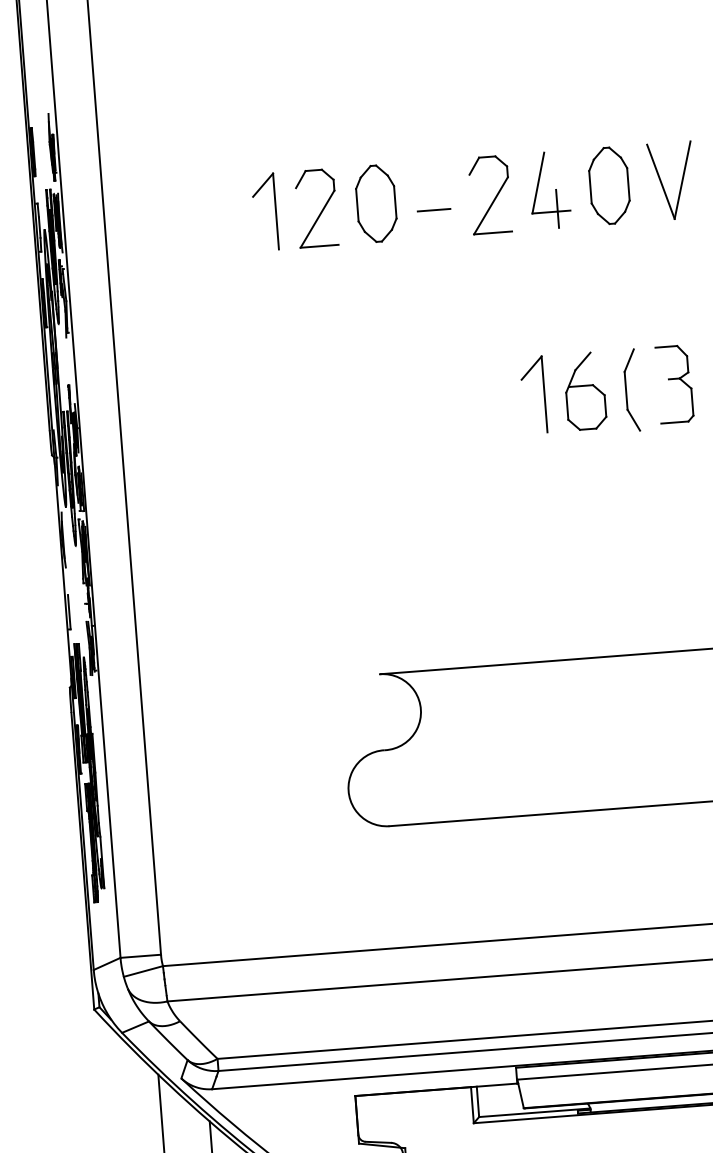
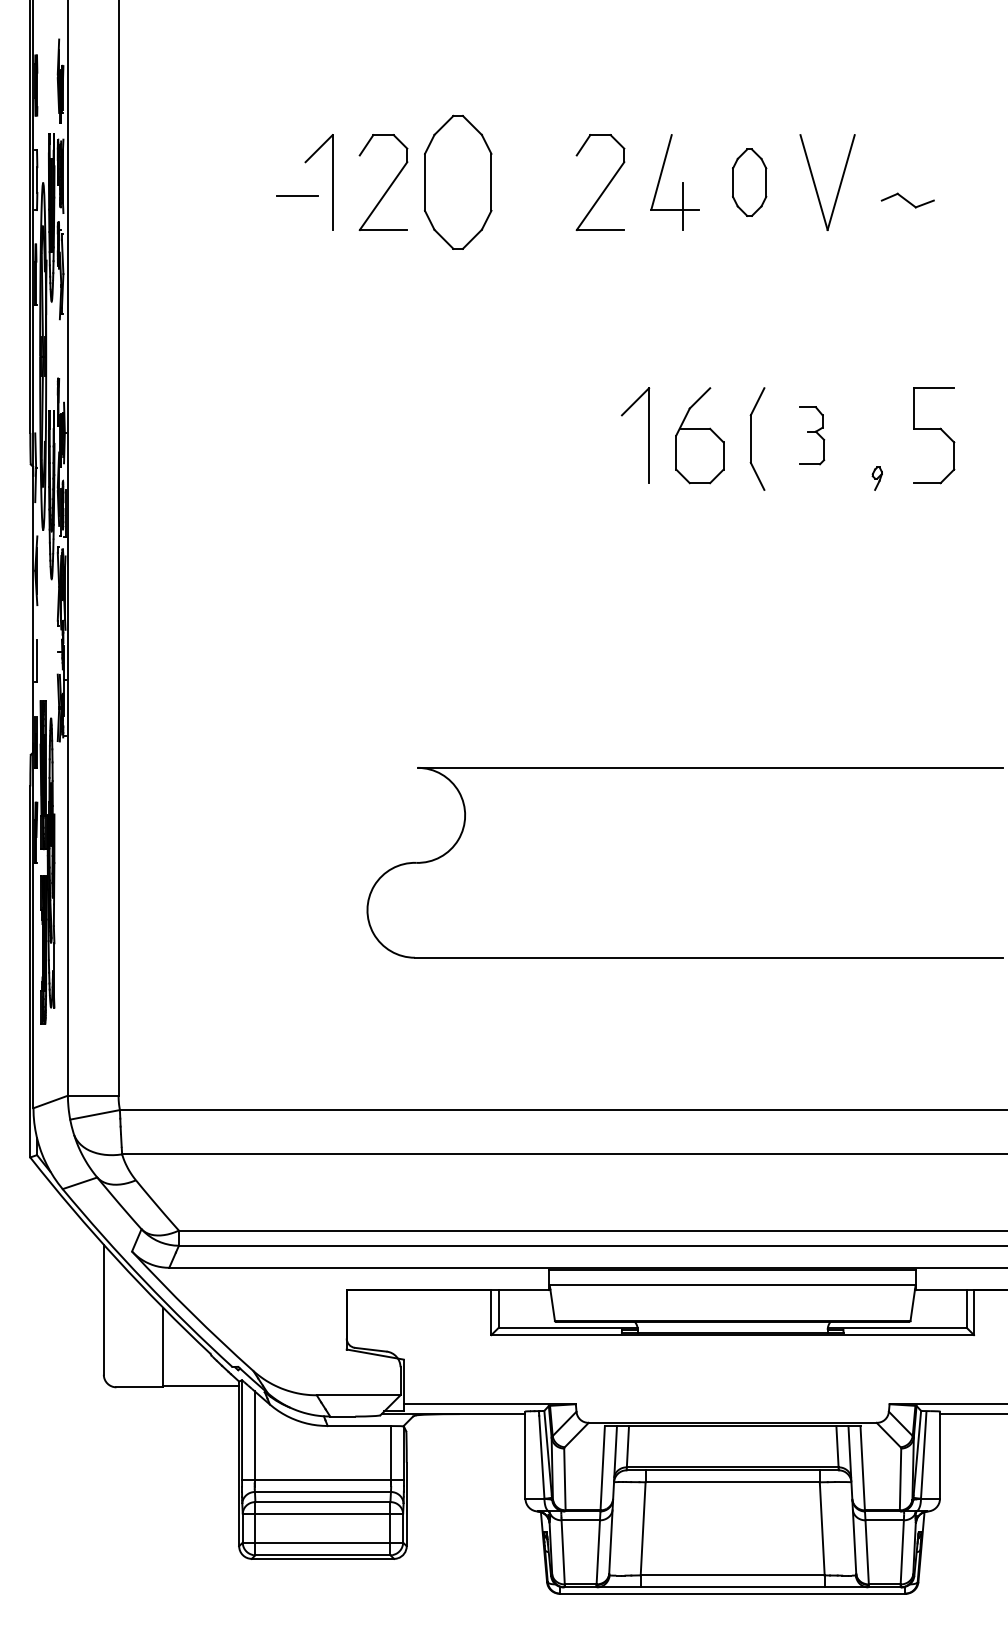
part: (609, 185) -> (749, 182), size x0.7
part: (375, 203) -> (457, 182), size x1.4
line: (434, 209) -> (297, 195), moved
part: (674, 384) -> (811, 435), size x0.6

